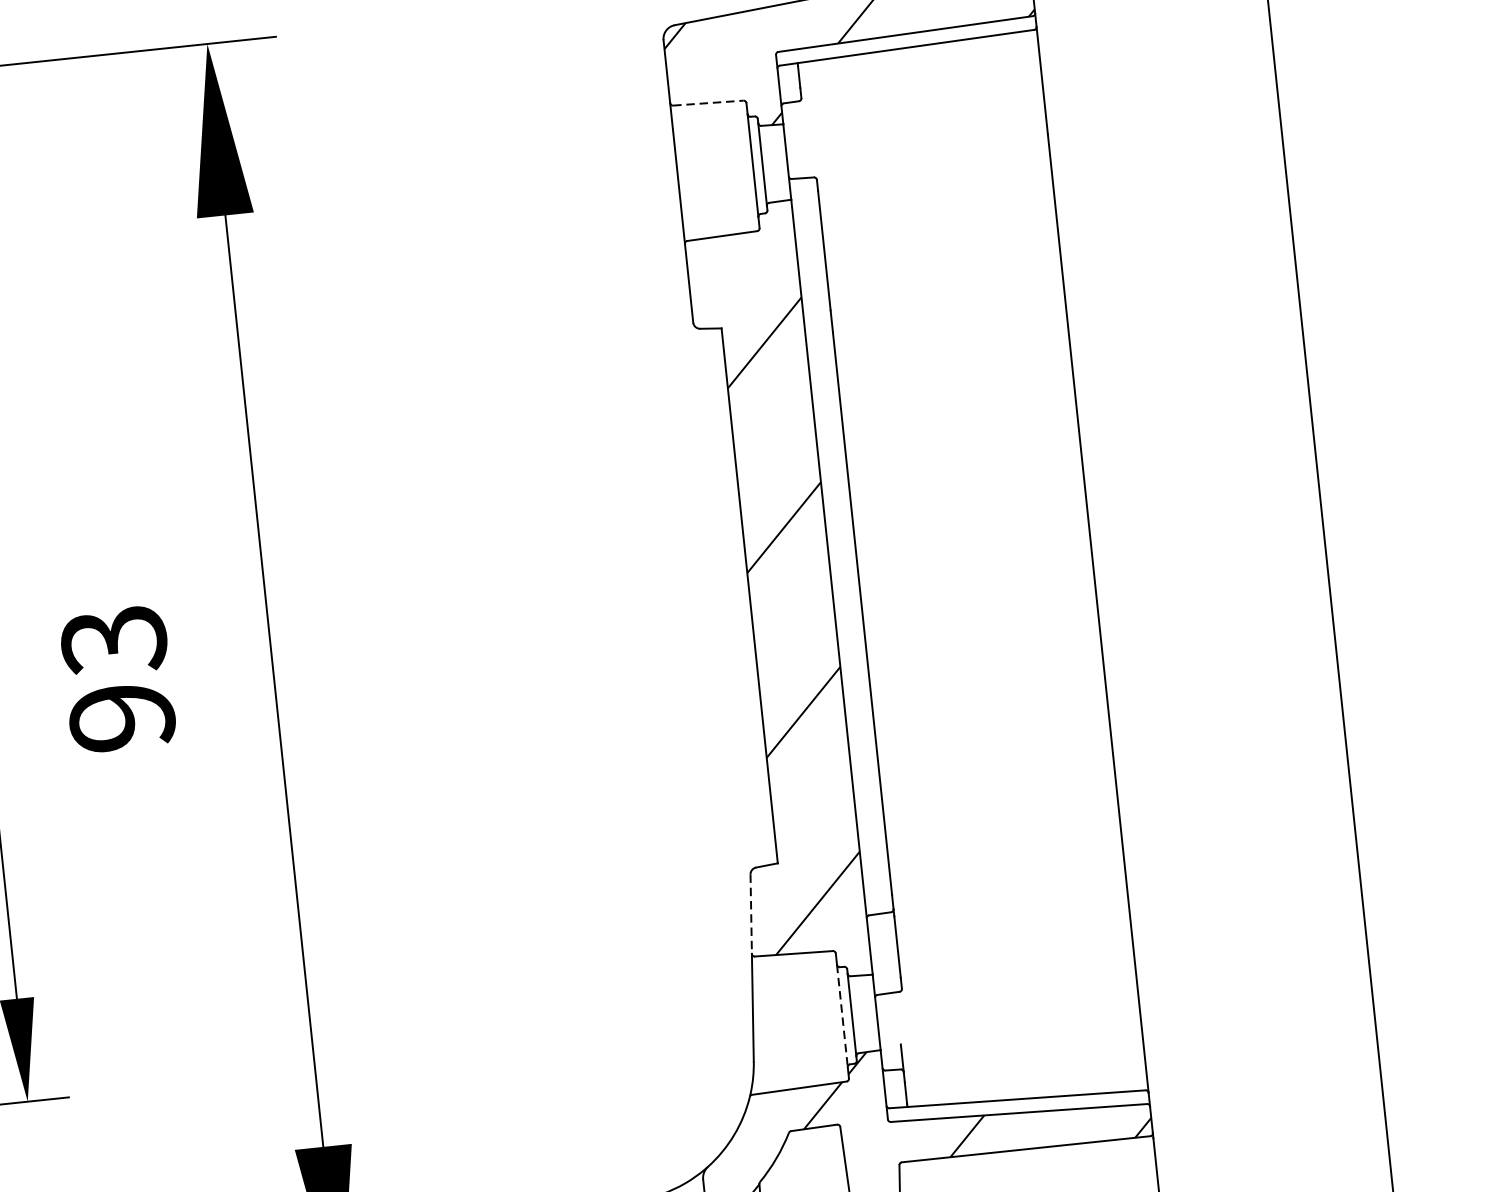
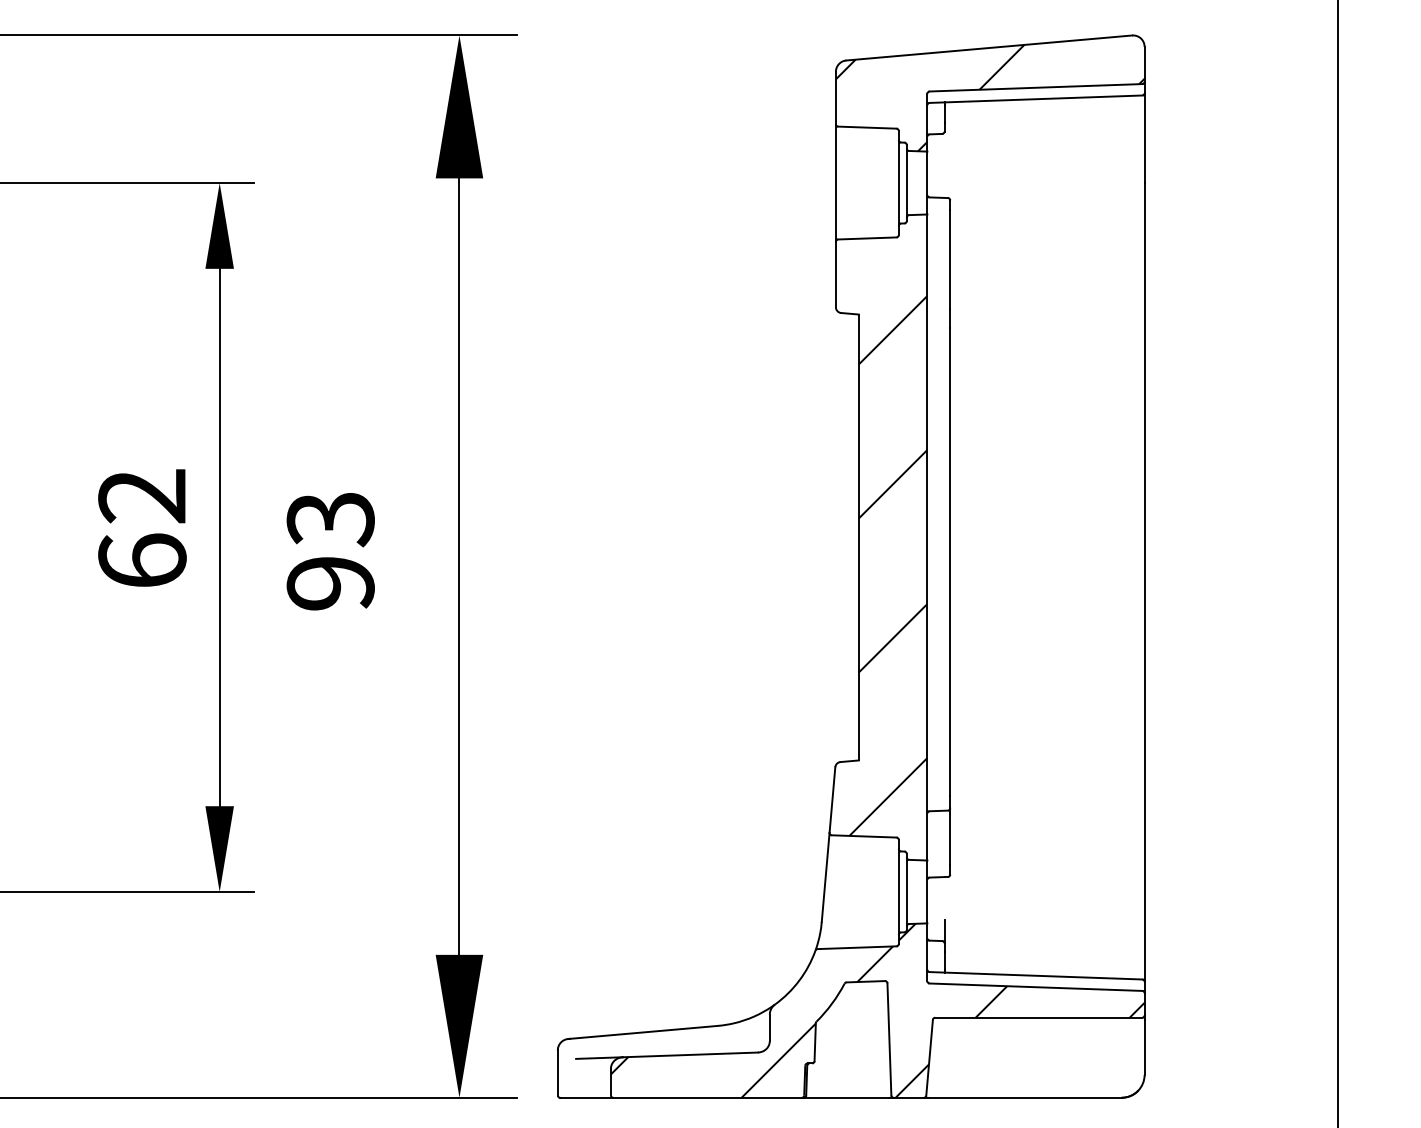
line: (708, 102) -> (867, 127), dashed -> solid
line: (751, 914) -> (832, 800), dashed -> solid
line: (841, 1015) -> (898, 891), dashed -> solid

